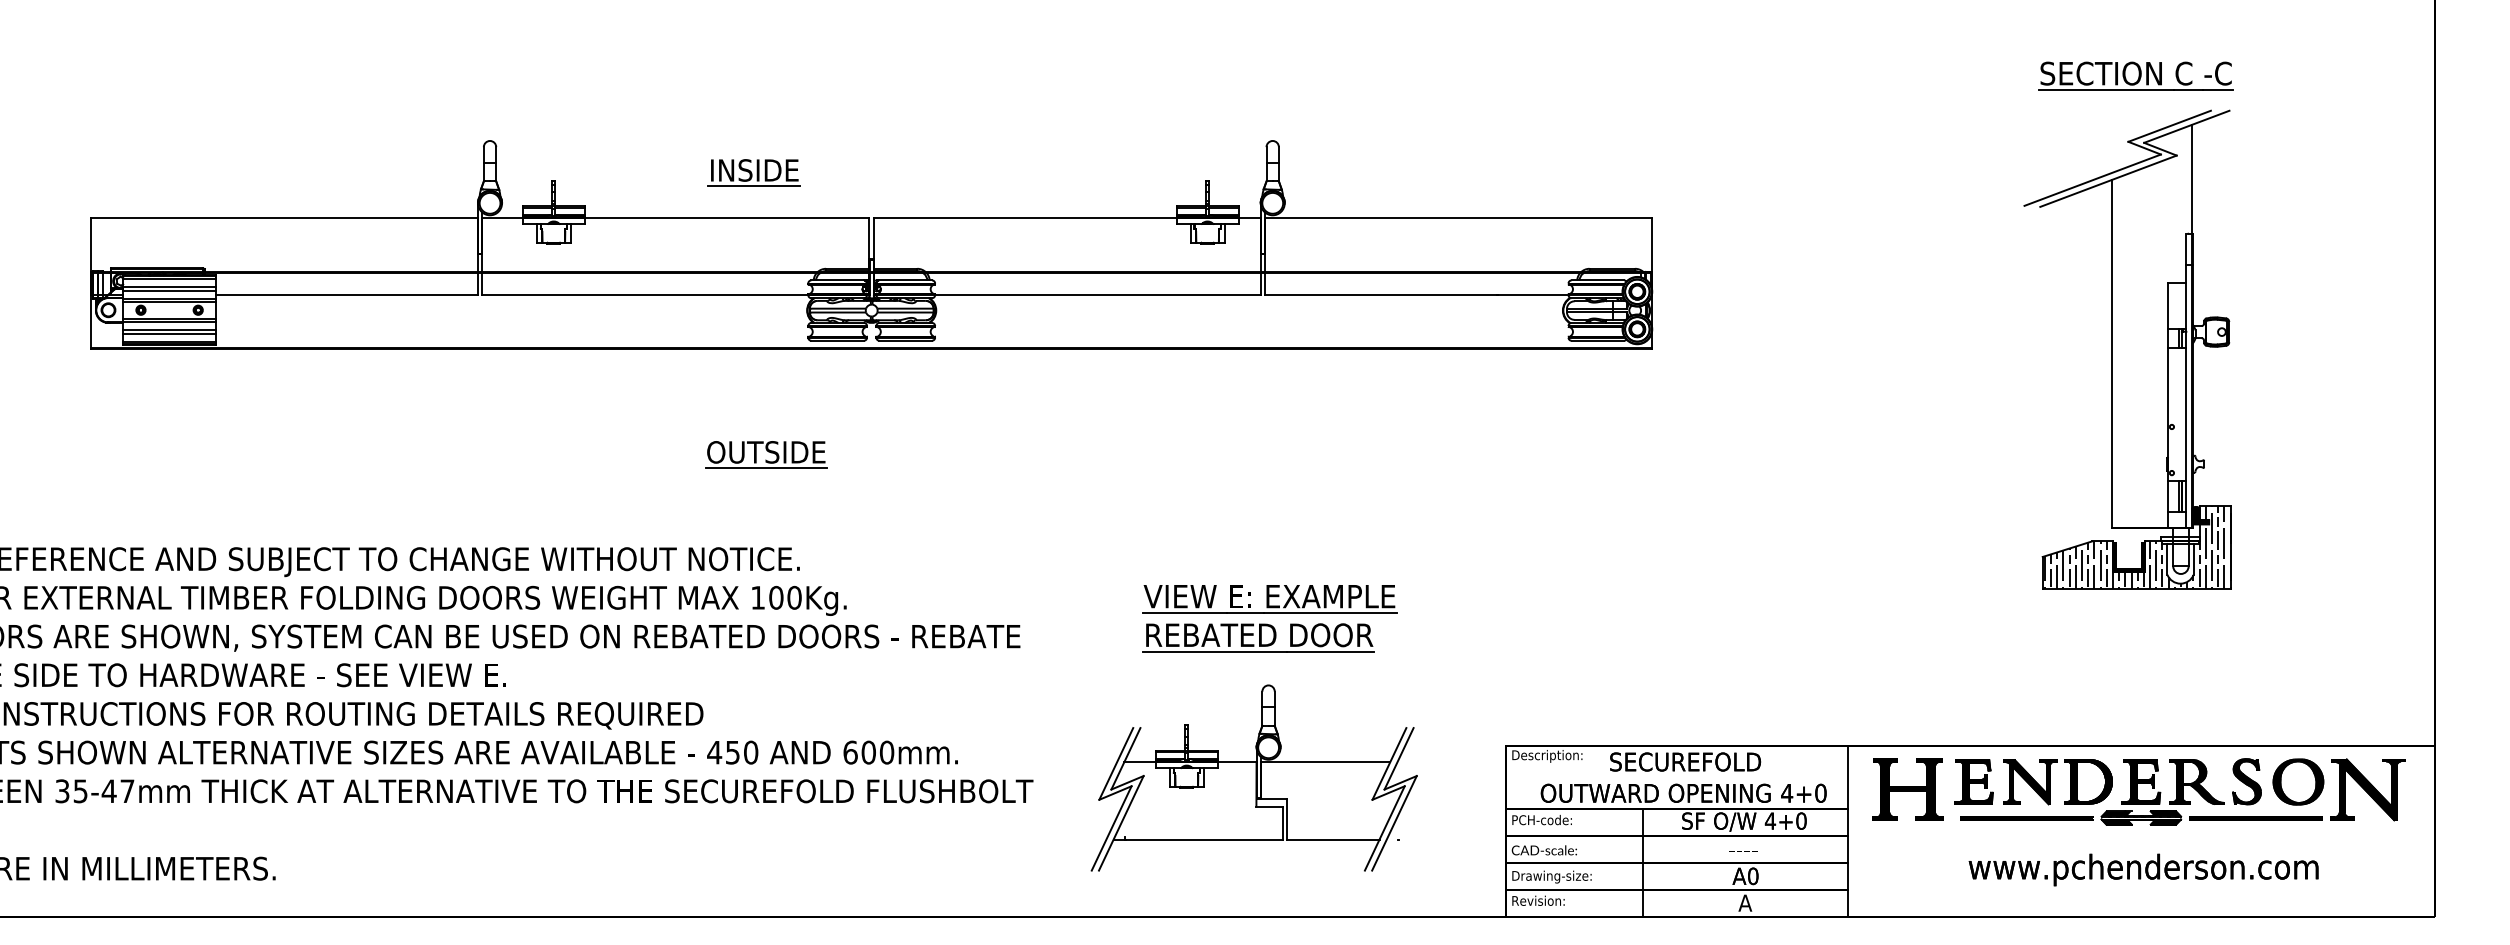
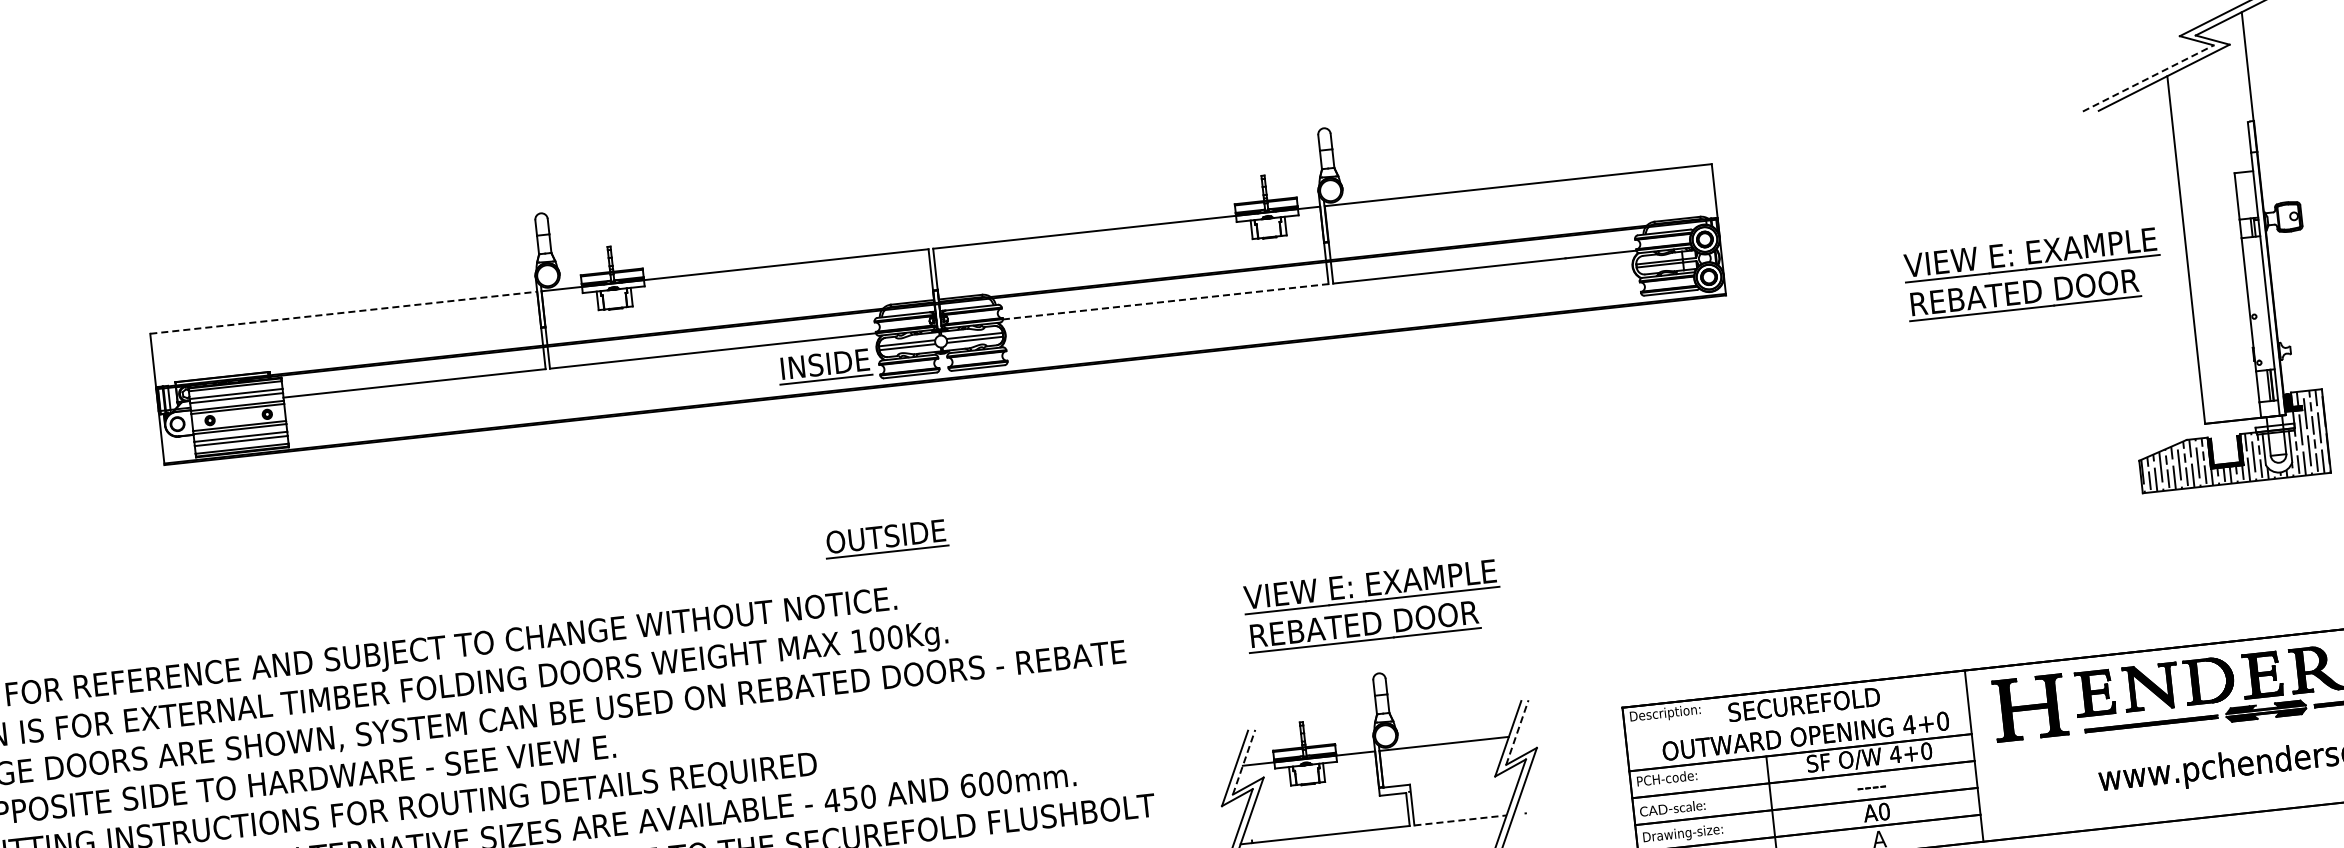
part: (753, 172) -> (824, 366), moved
line: (2092, 180) -> (2148, 78), solid -> dashed
line: (285, 218) -> (344, 313), solid -> dashed
line: (1097, 295) -> (1165, 301), solid -> dashed
part: (1957, 361) -> (2032, 274), added
part: (766, 454) -> (886, 538), moved
line: (1126, 758) -> (1244, 761), solid -> dashed
line: (1399, 758) -> (1517, 732), solid -> dashed
line: (1334, 839) -> (1461, 820), solid -> dashed

